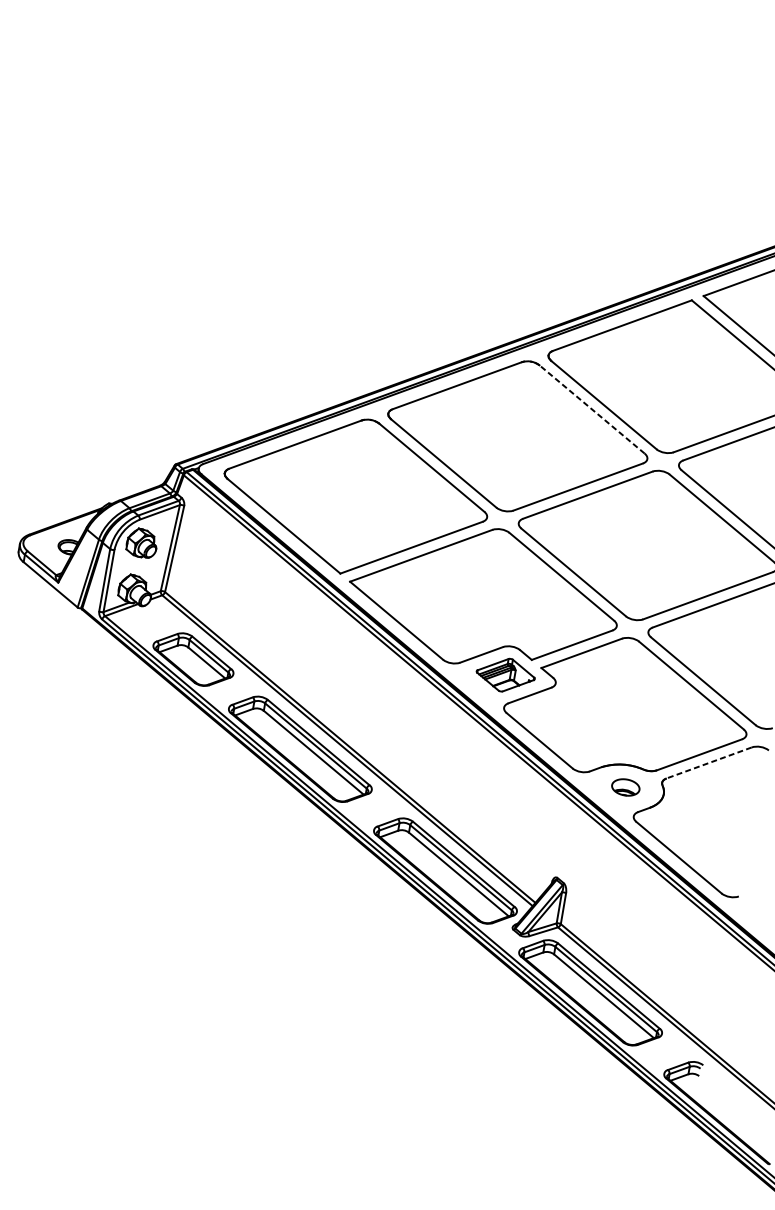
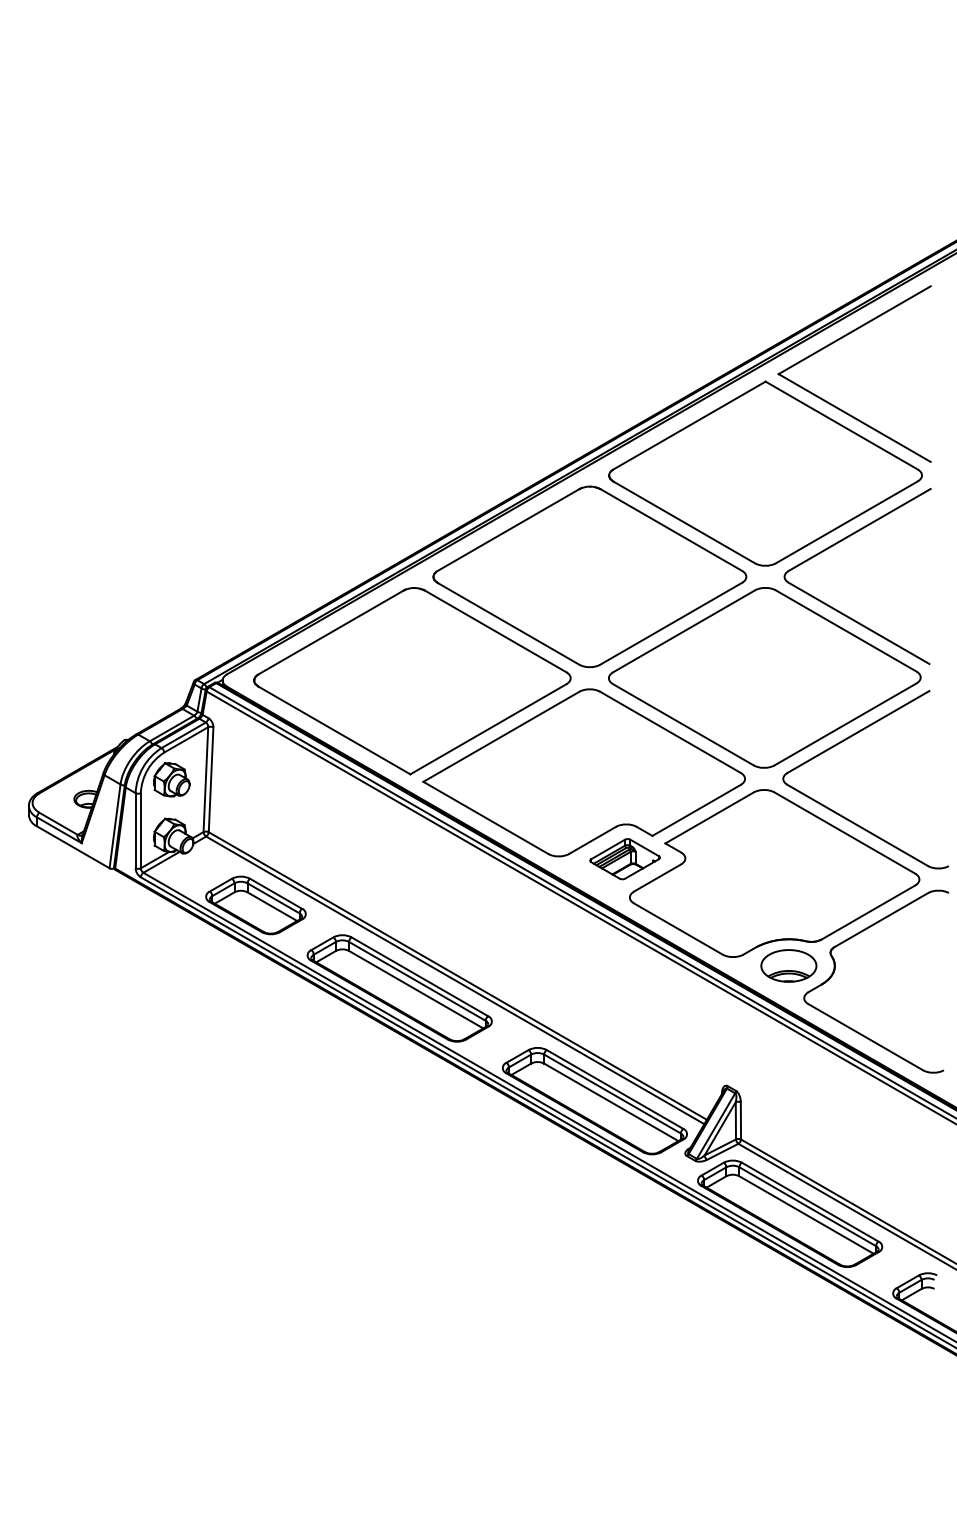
line: (592, 409) -> (671, 530), dashed -> solid
line: (709, 763) -> (881, 920), dashed -> solid
part: (625, 787) -> (788, 965), size x1.67

